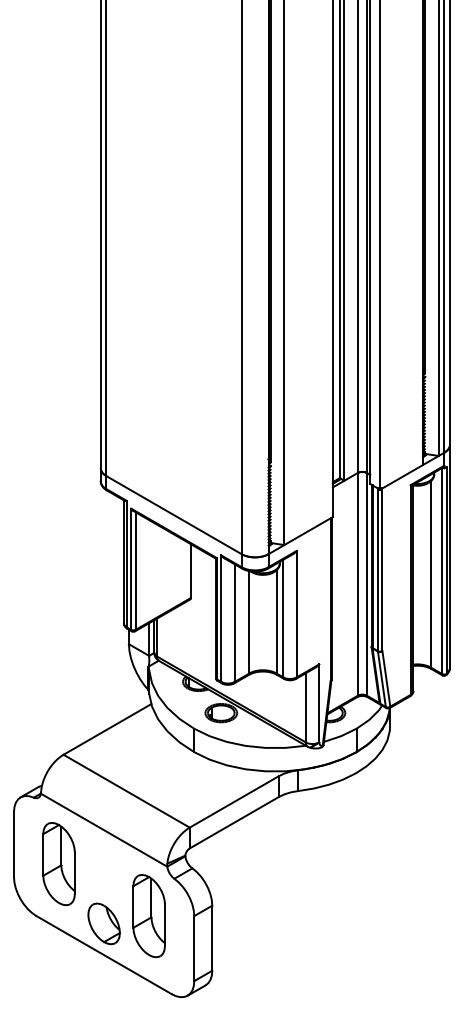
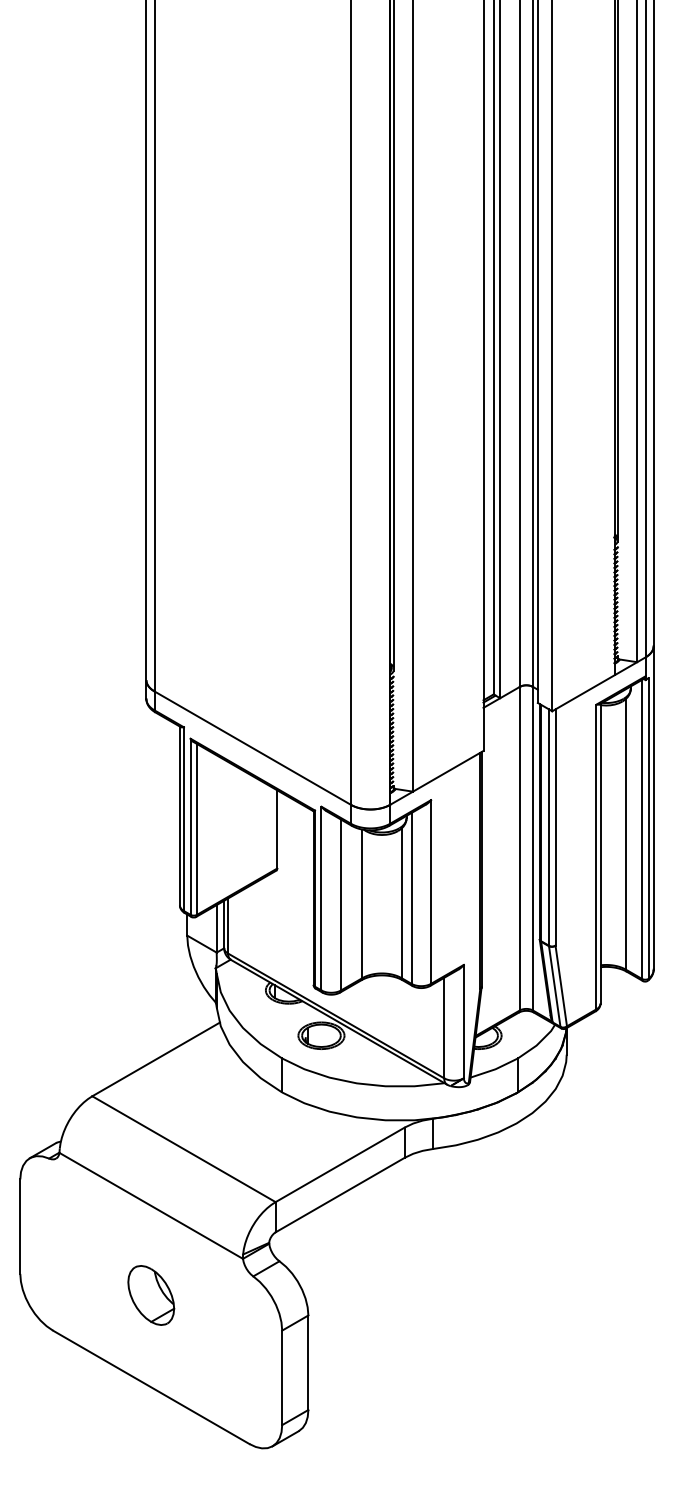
part: (58, 864) -> (84, 1255), removed
part: (148, 916) -> (215, 1331), removed
part: (103, 923) -> (150, 1294), moved

